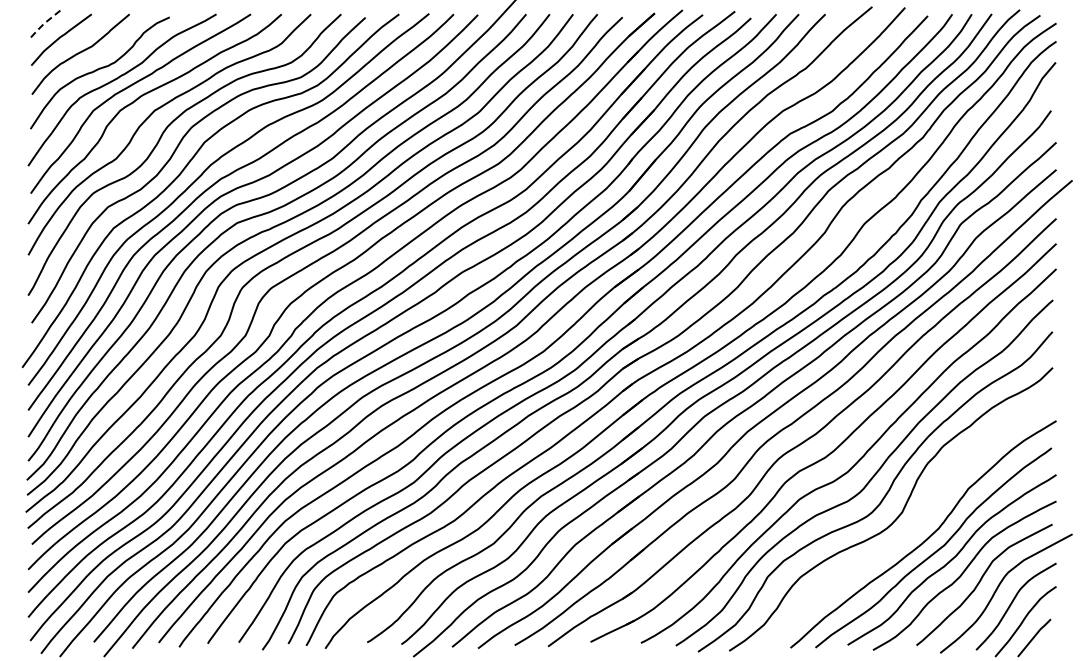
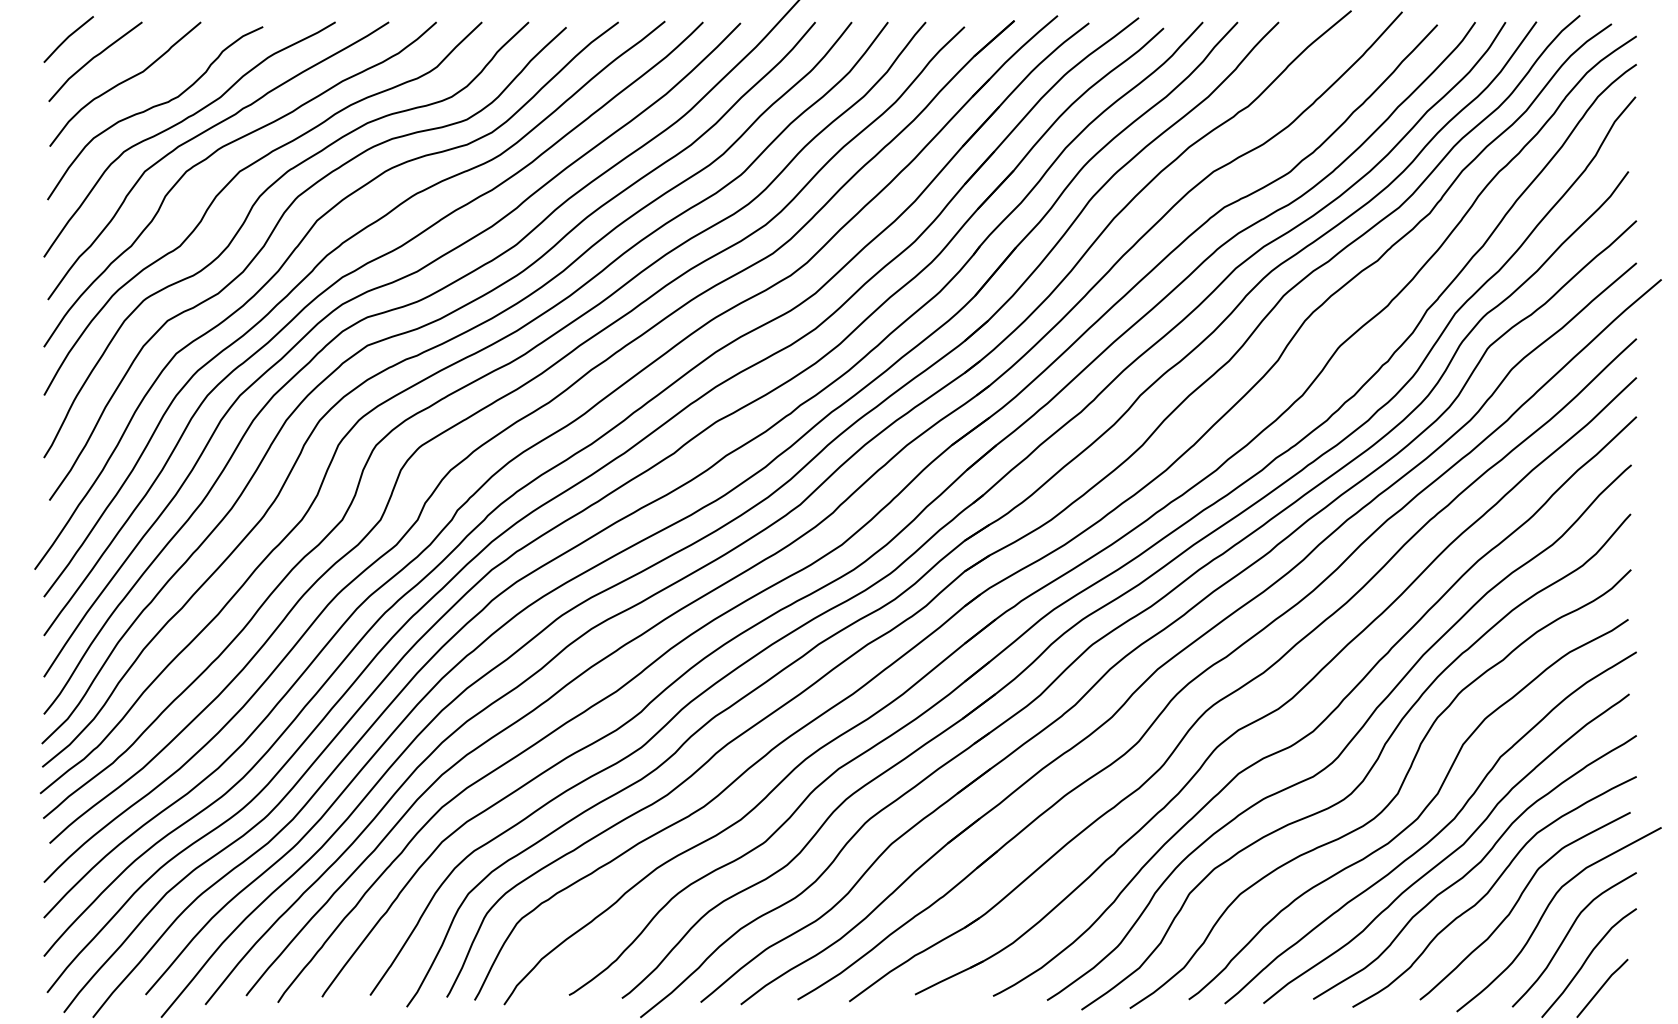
line: (42, 24) -> (66, 38), dashed -> solid
curve: (914, 527) -> (1416, 817), added

